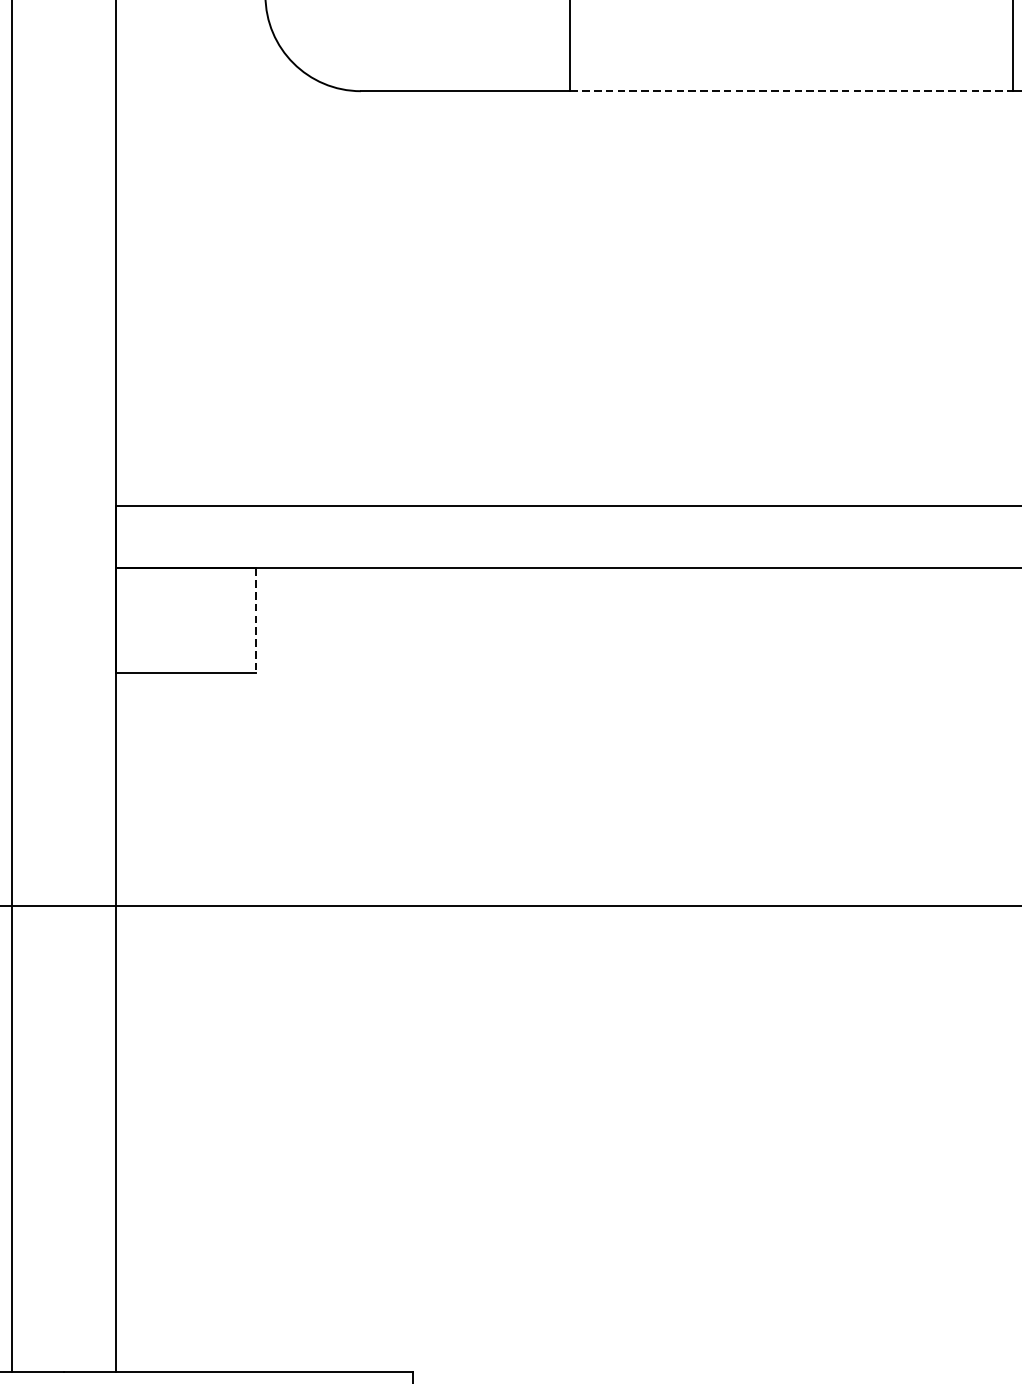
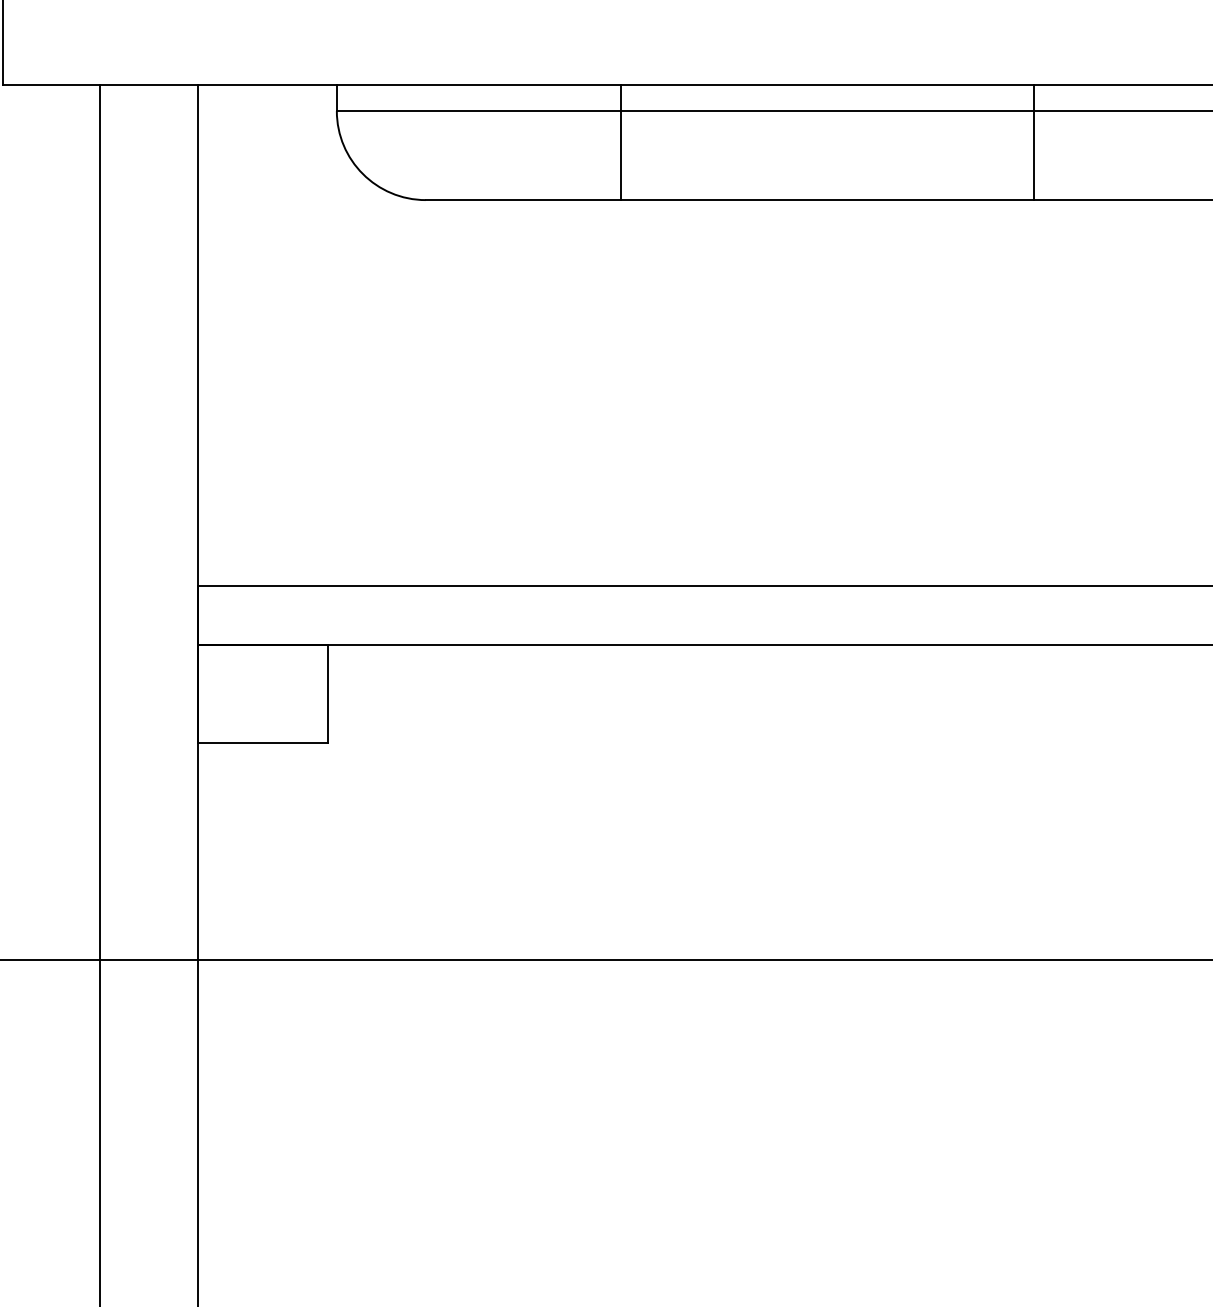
line: (791, 91) -> (827, 200), dashed -> solid
line: (256, 620) -> (328, 693), dashed -> solid

